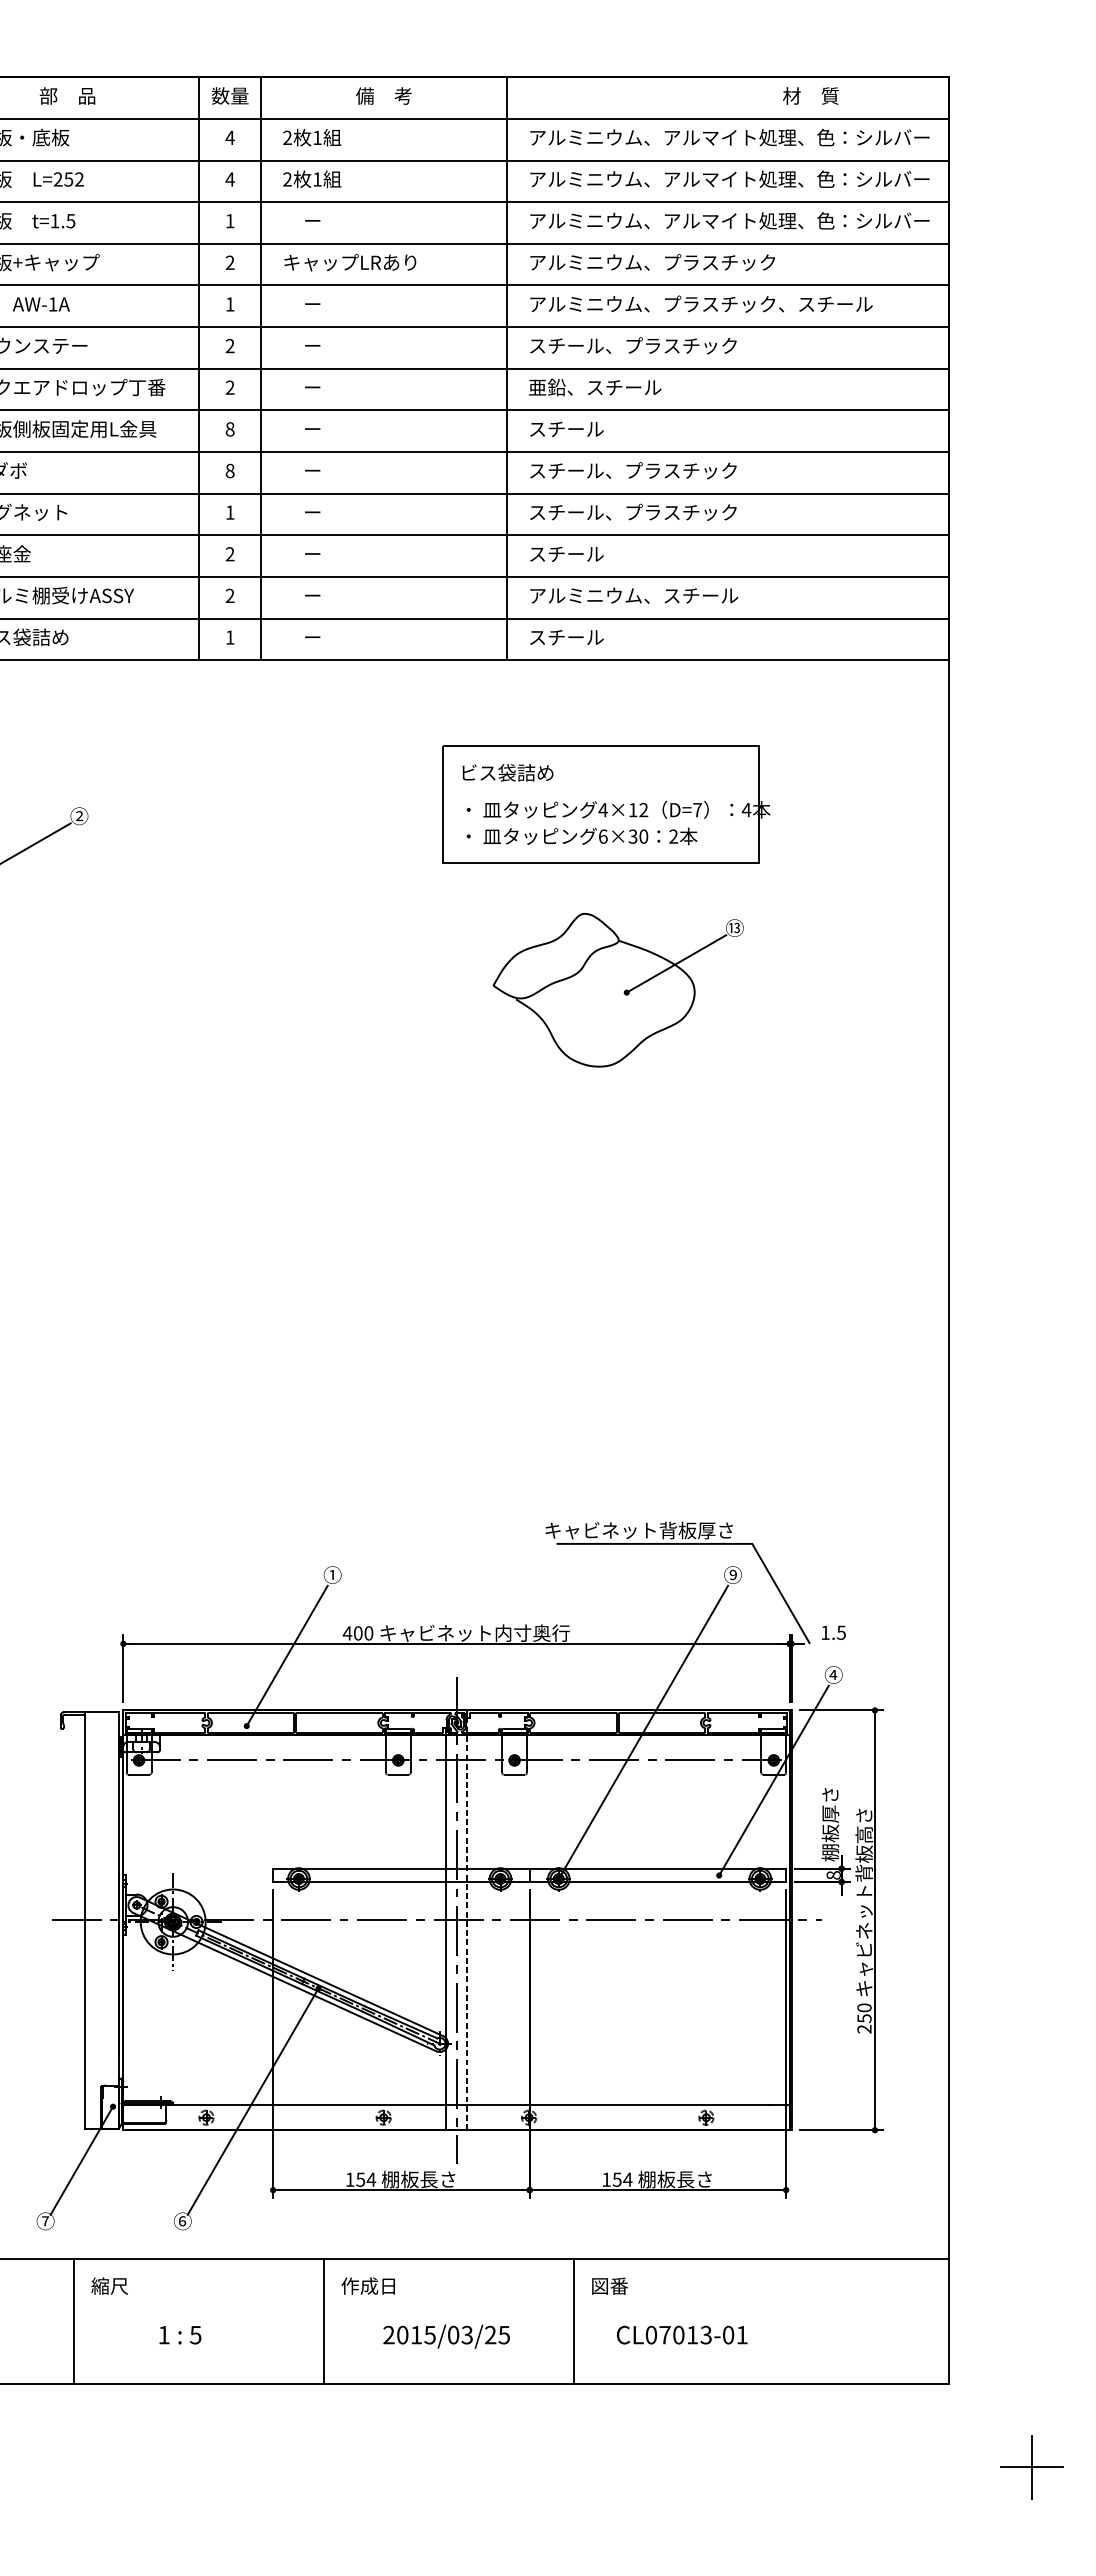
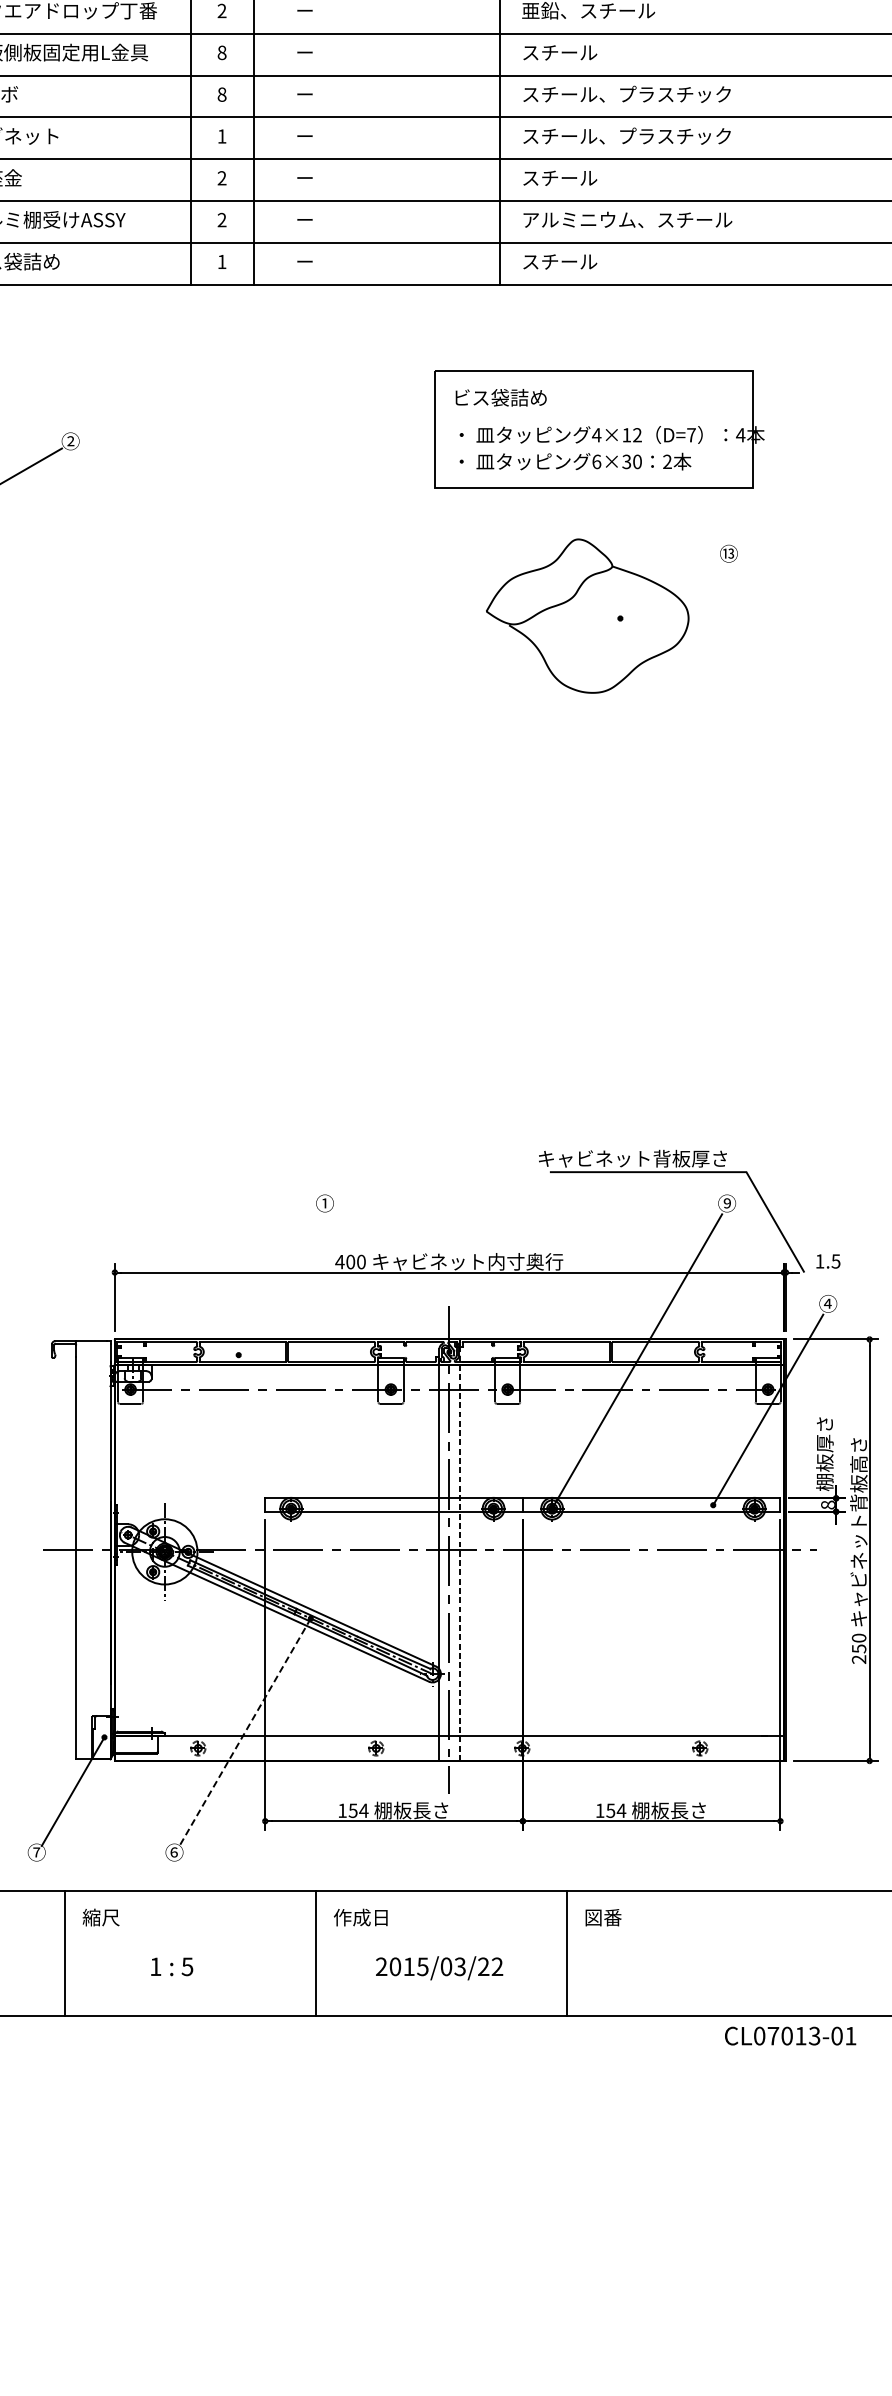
line: (676, 963) -> (670, 589), removed
line: (286, 1655) -> (278, 1284), removed
line: (253, 2101) -> (245, 1732), solid -> dashed
text: (503, 2334) -> (496, 1966), 2015/03/25 -> 2015/03/22
text: (682, 2334) -> (790, 2035), moved

